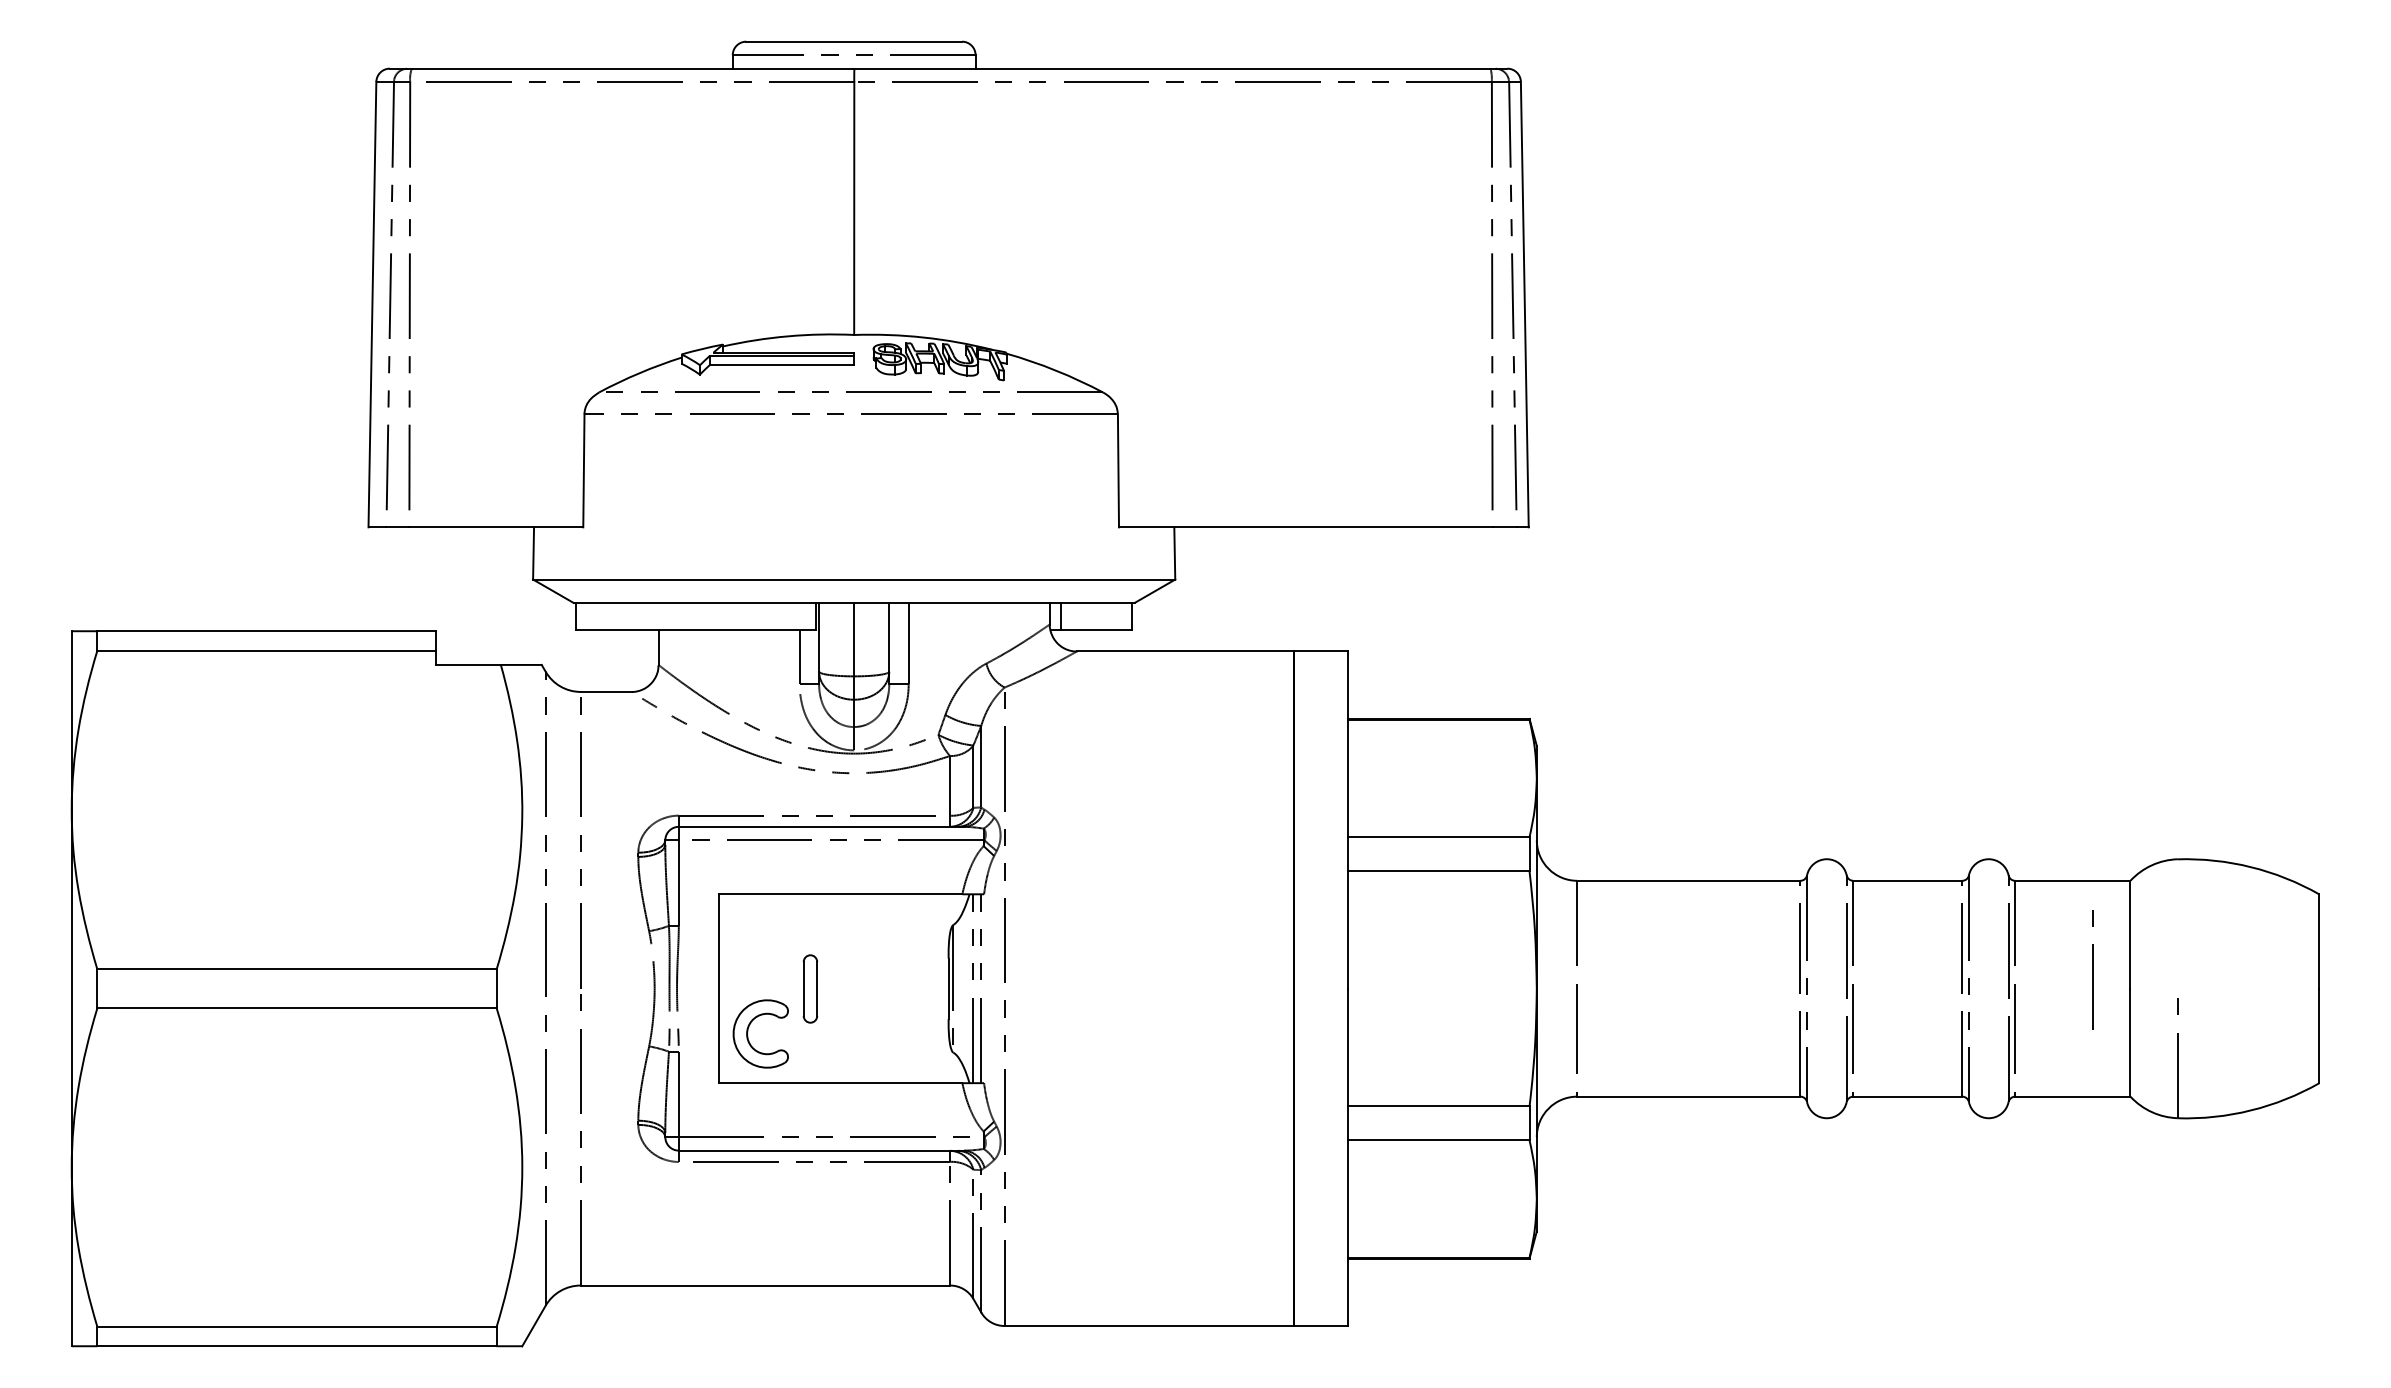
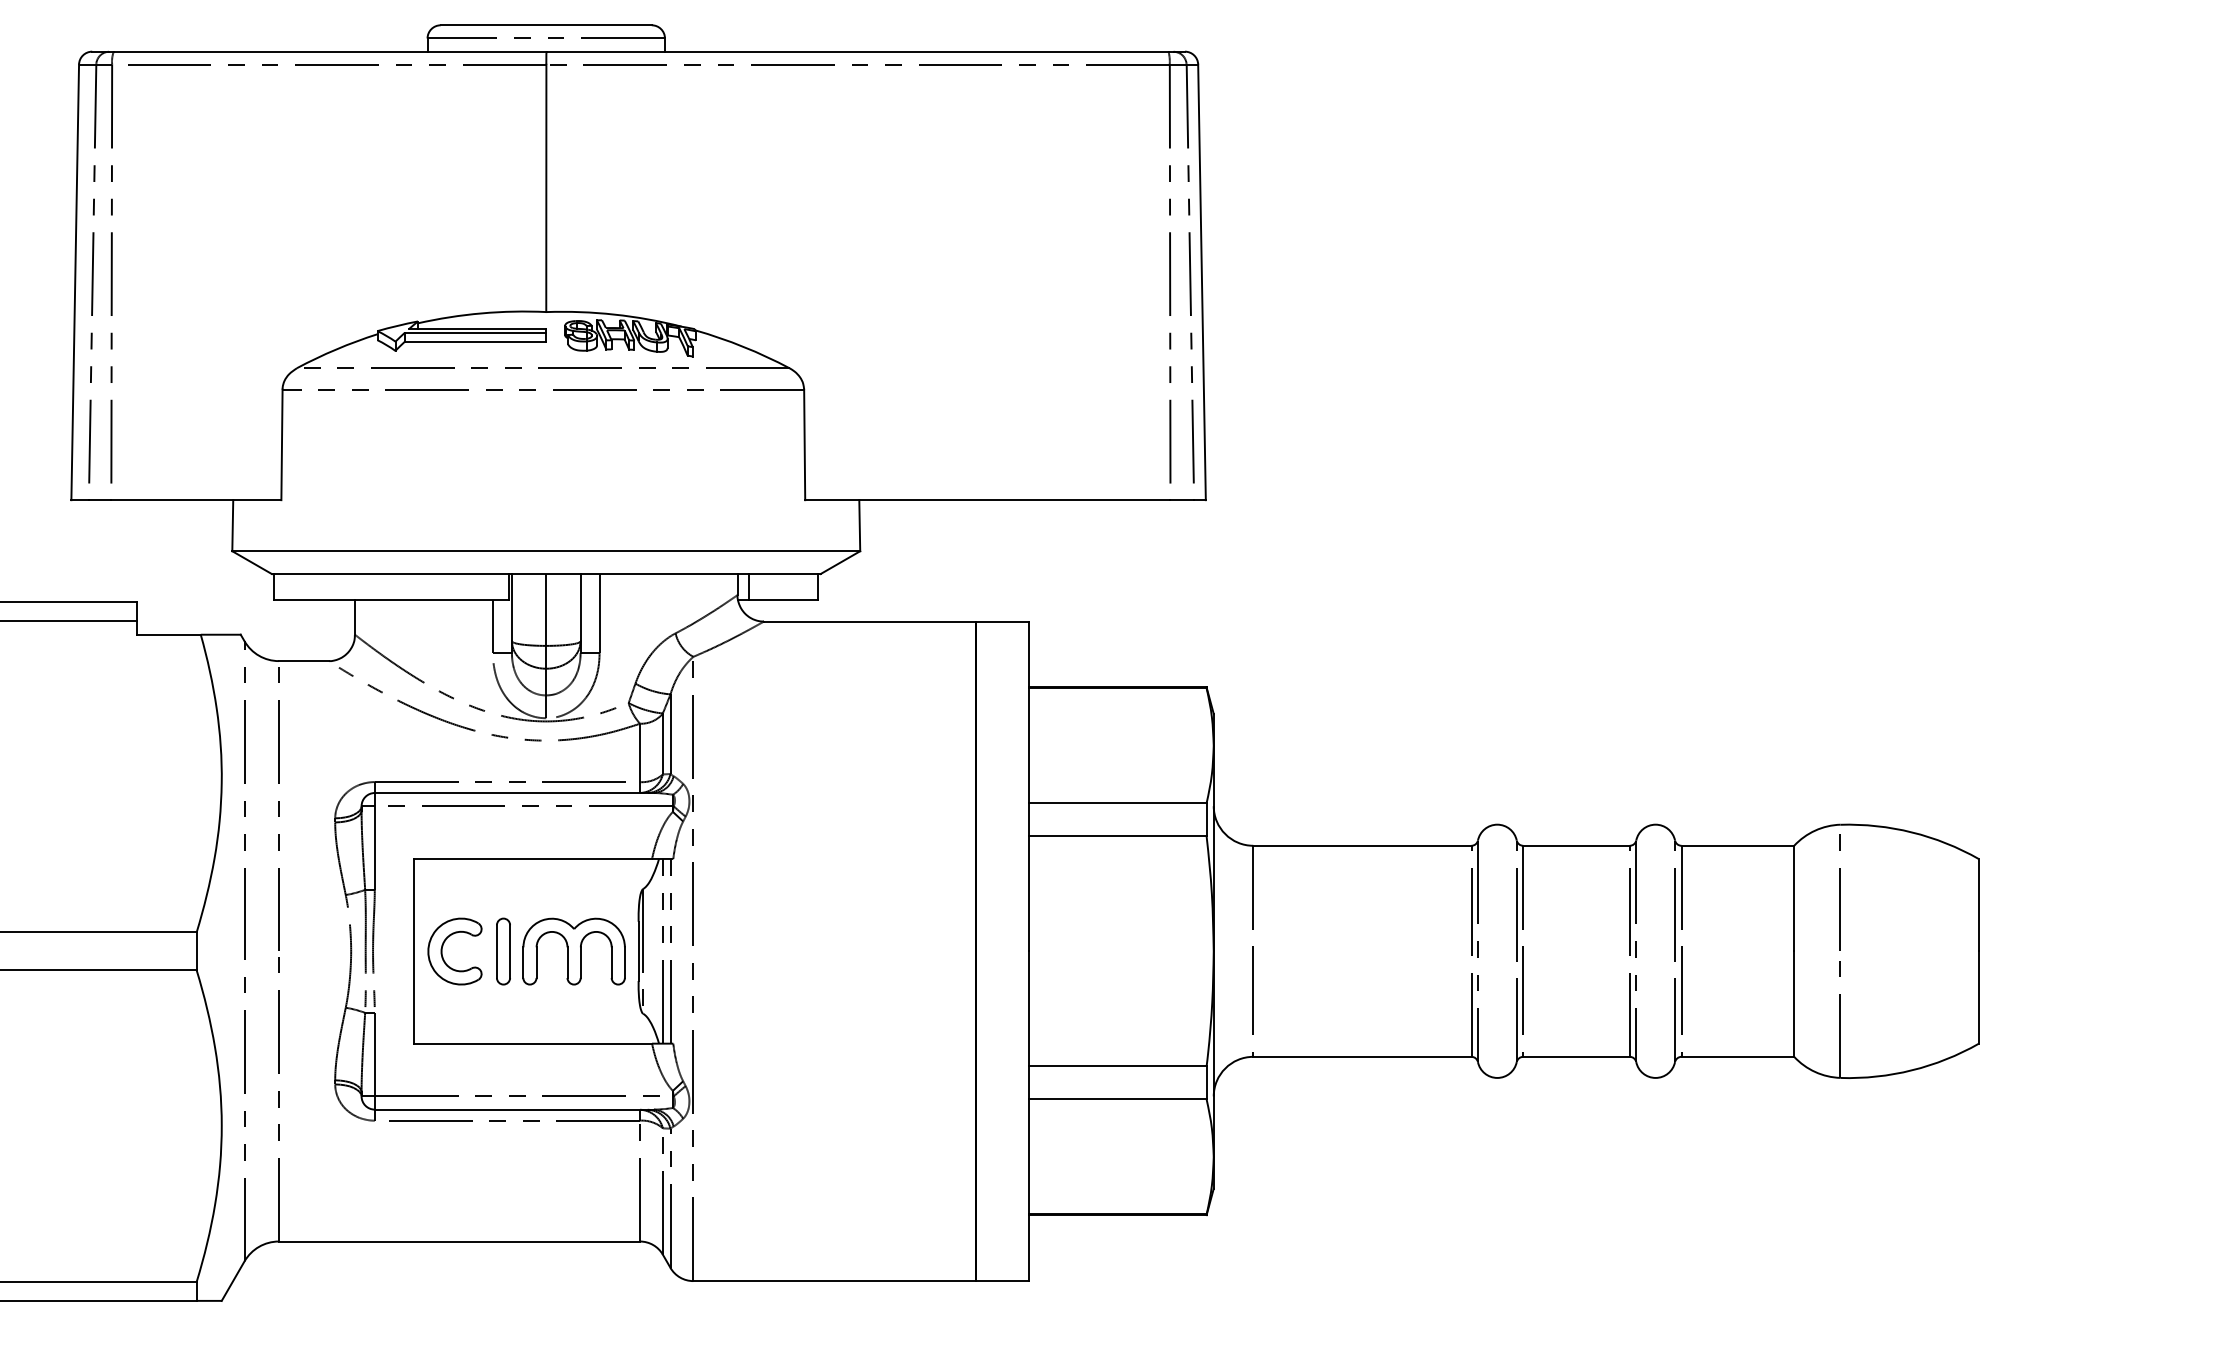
line: (2092, 969) -> (1840, 892), moved
part: (882, 988) -> (573, 951), added
part: (748, 1031) -> (442, 949), moved

